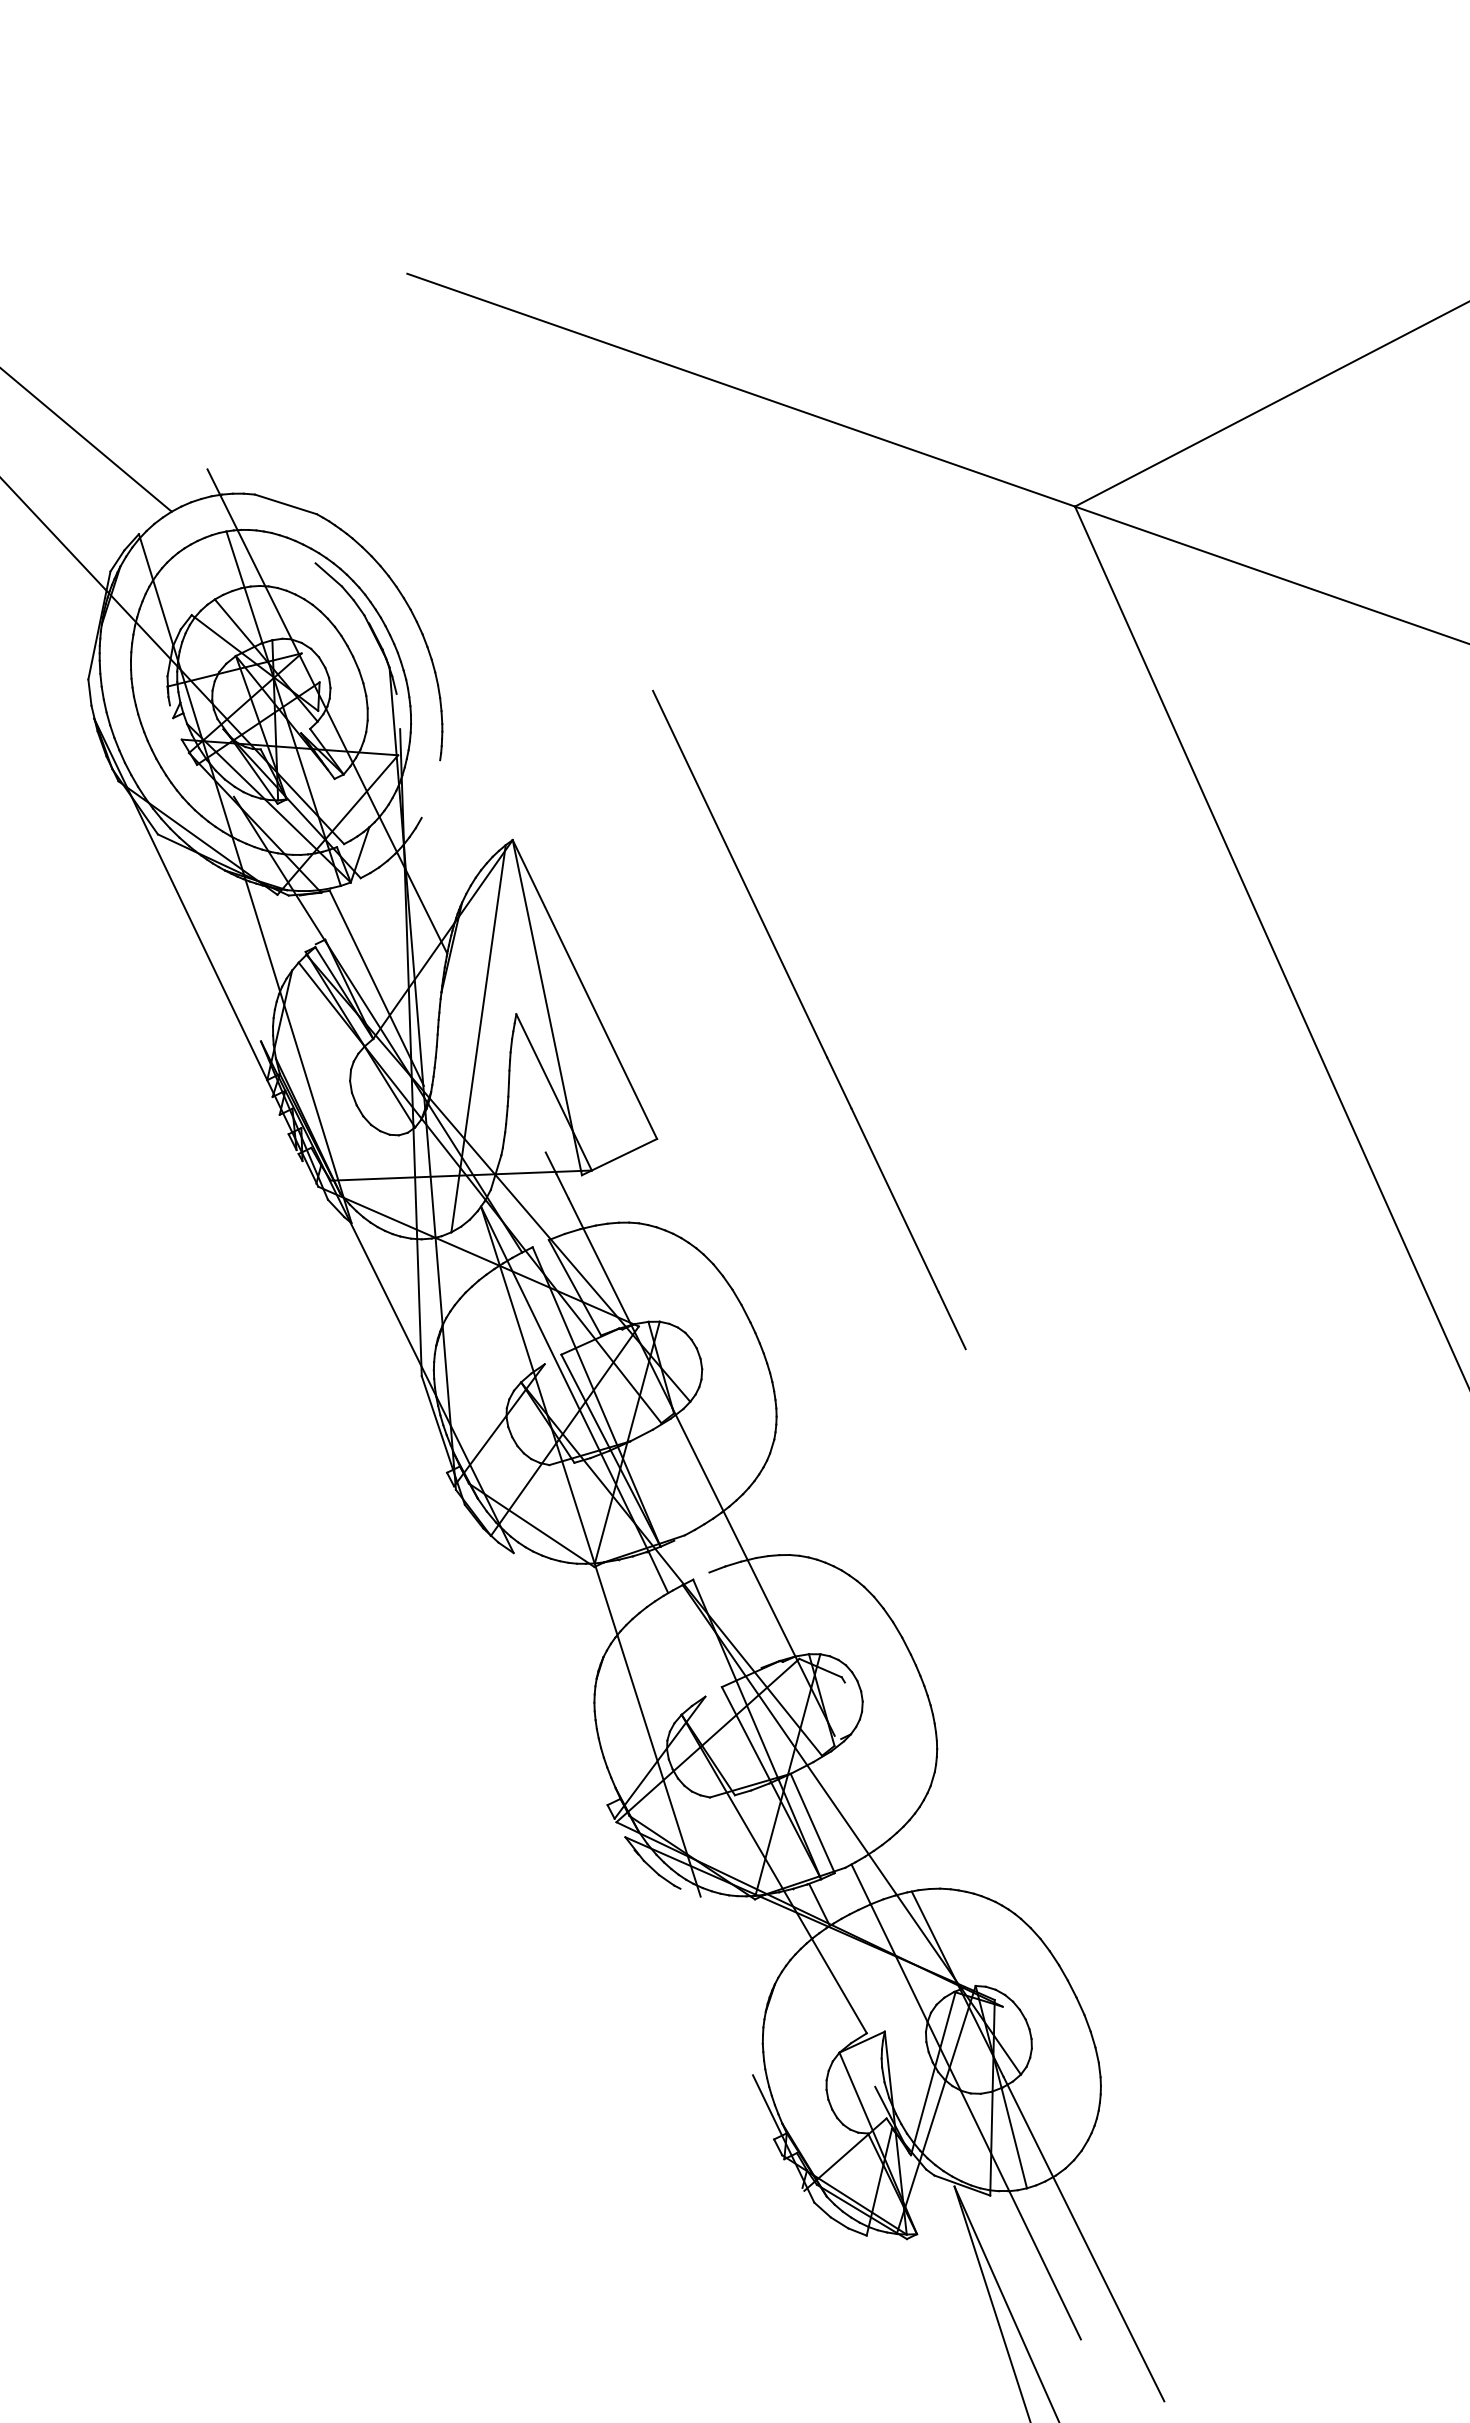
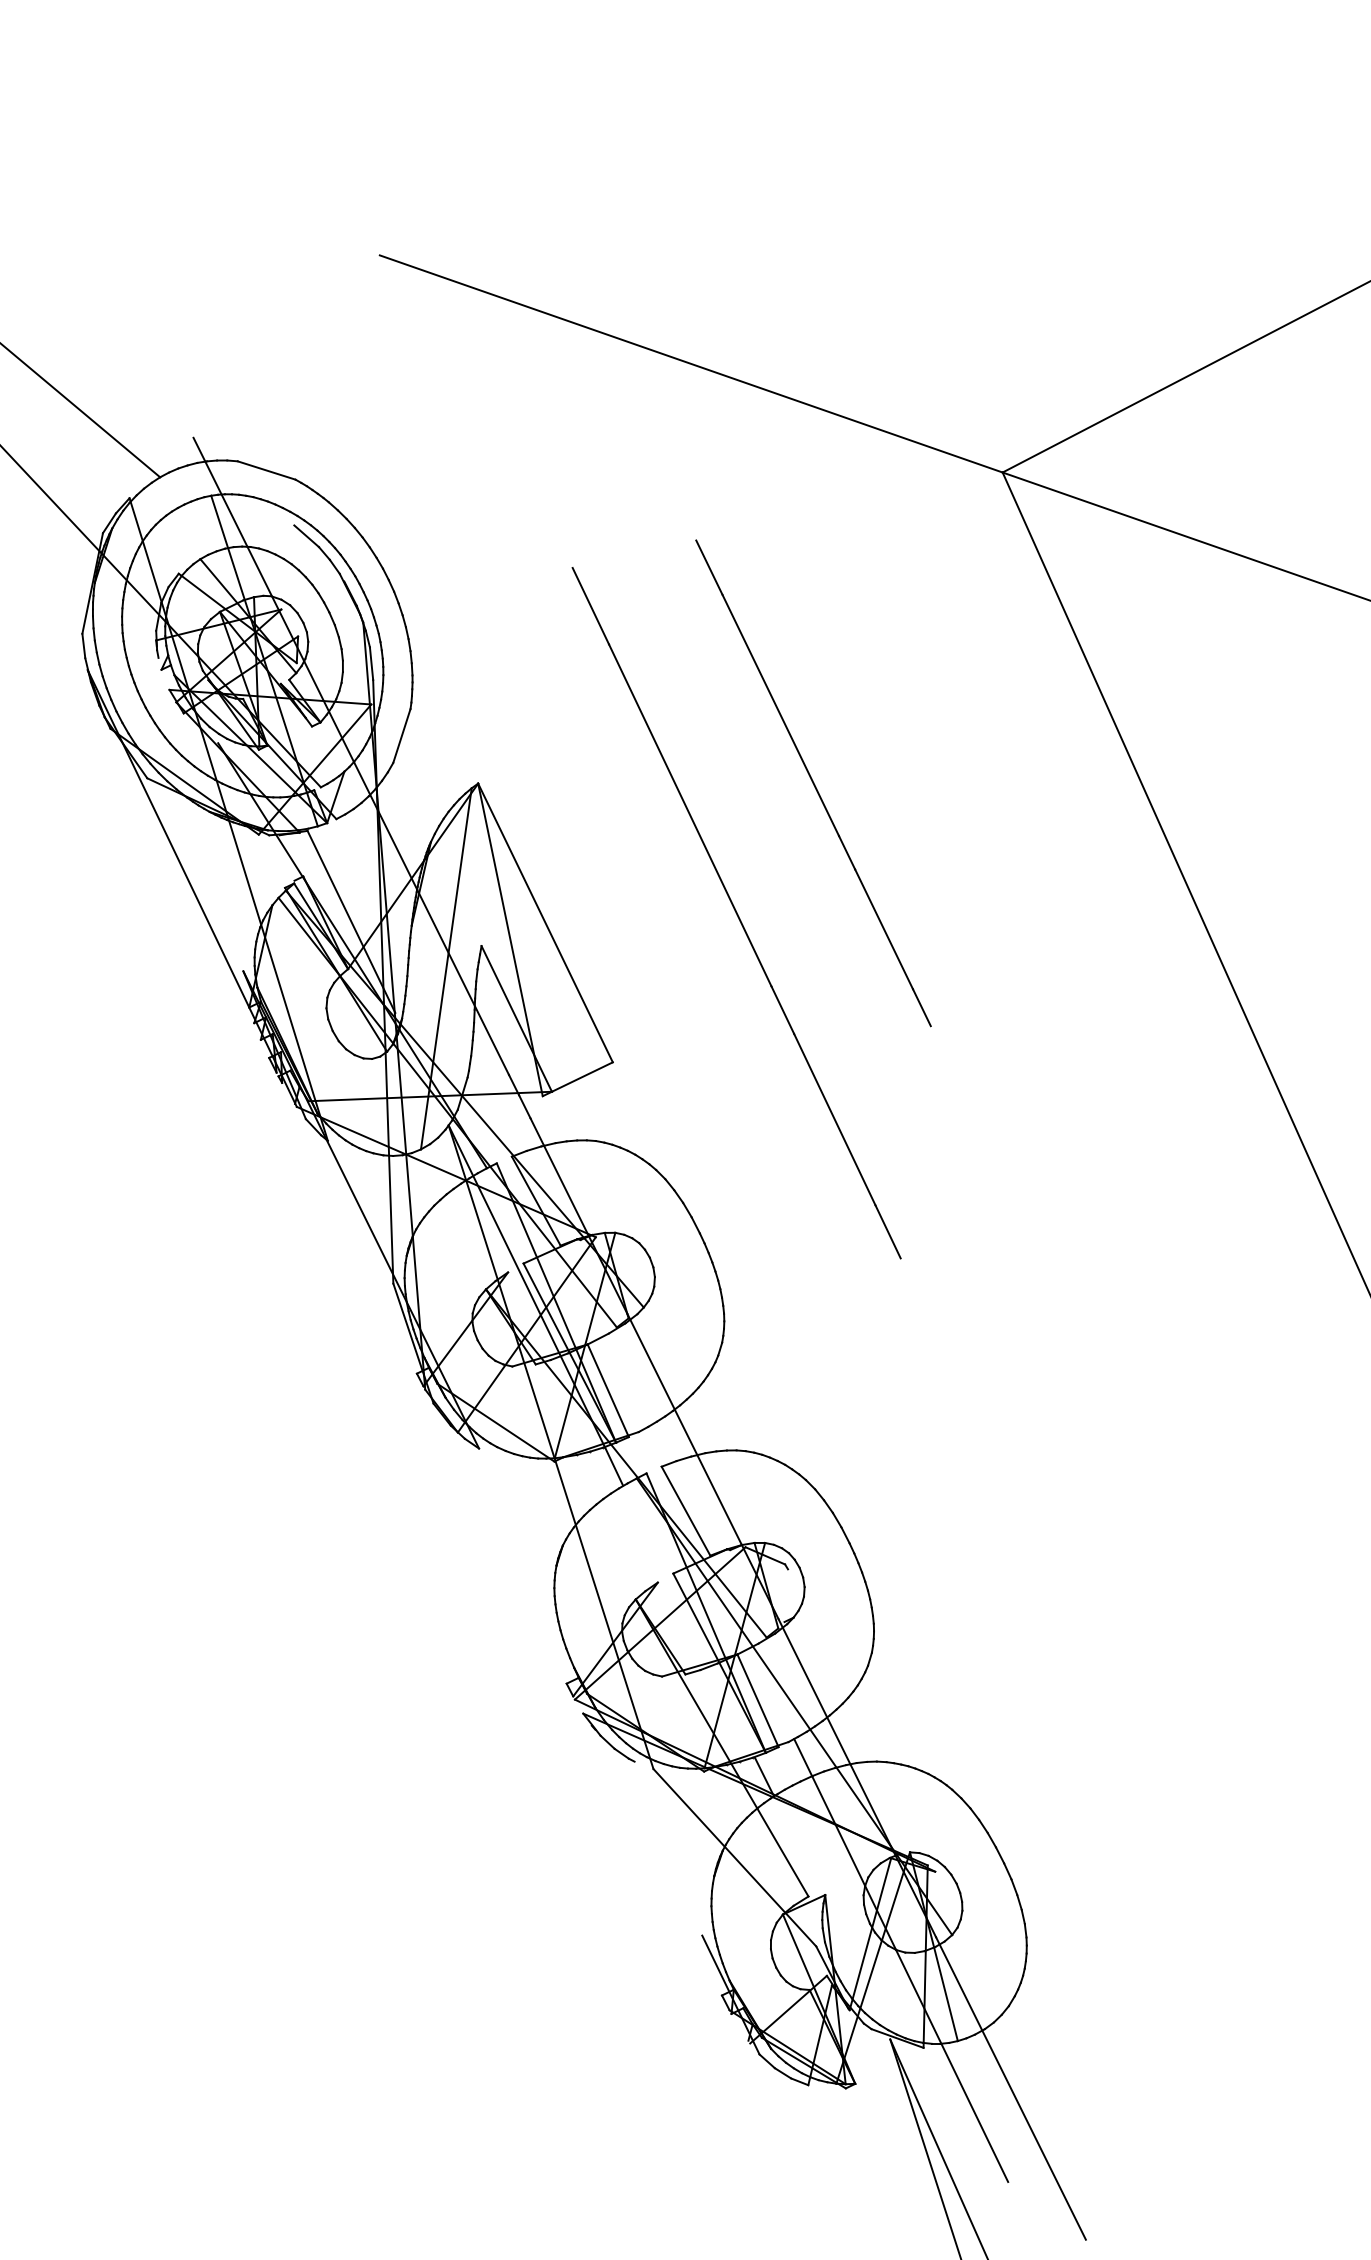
line: (633, 649) -> (590, 605), added
line: (398, 711) -> (371, 663), added
line: (430, 788) -> (401, 735), added
line: (872, 839) -> (813, 783), added
line: (496, 1052) -> (463, 981), added
line: (652, 1490) -> (608, 1390), added
line: (735, 1619) -> (685, 1510), added
line: (872, 1813) -> (813, 1691), added
line: (787, 1991) -> (734, 1857), added

